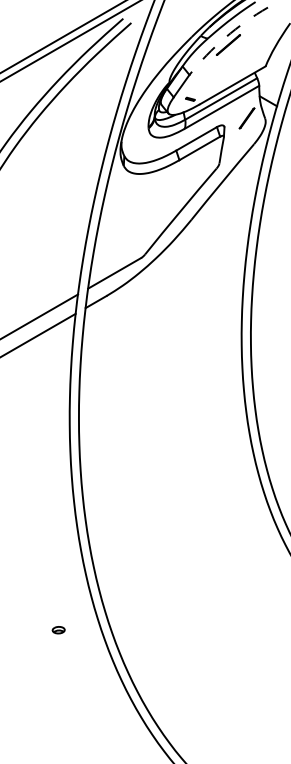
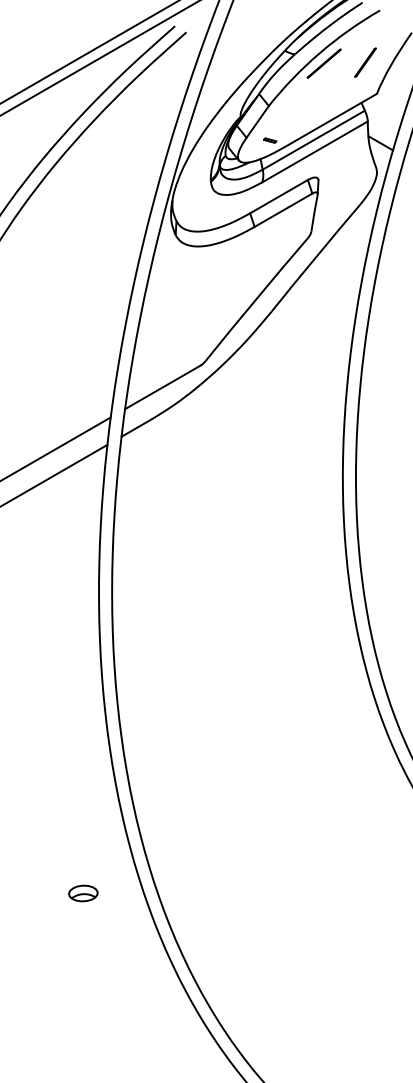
arc: (225, 37) -> (319, 53), dashed -> solid
line: (247, 118) -> (365, 62), moved
part: (58, 630) -> (83, 893), size x1.67

